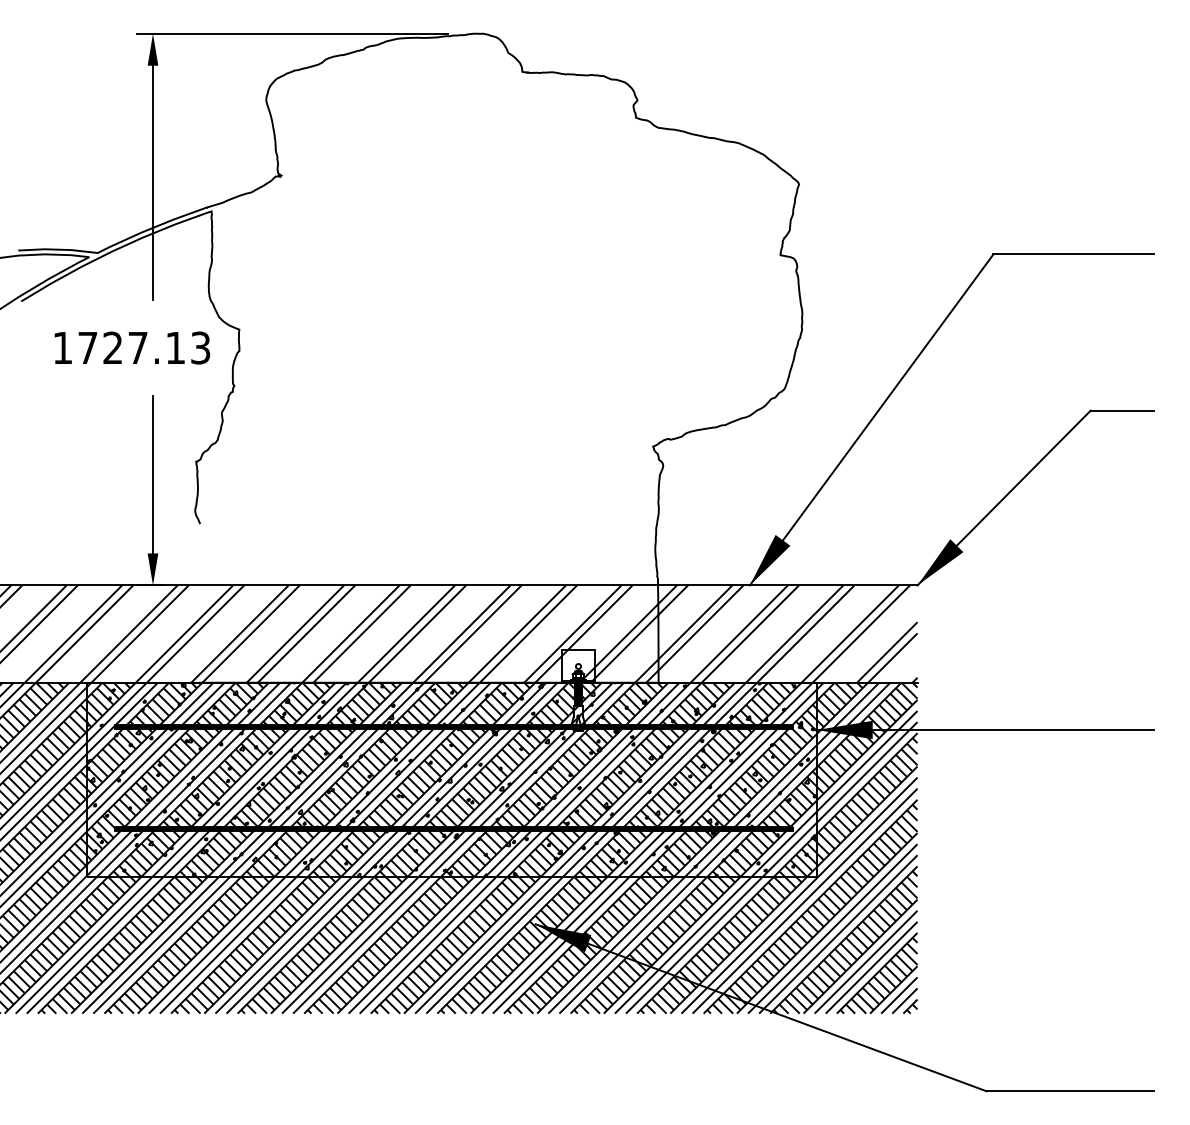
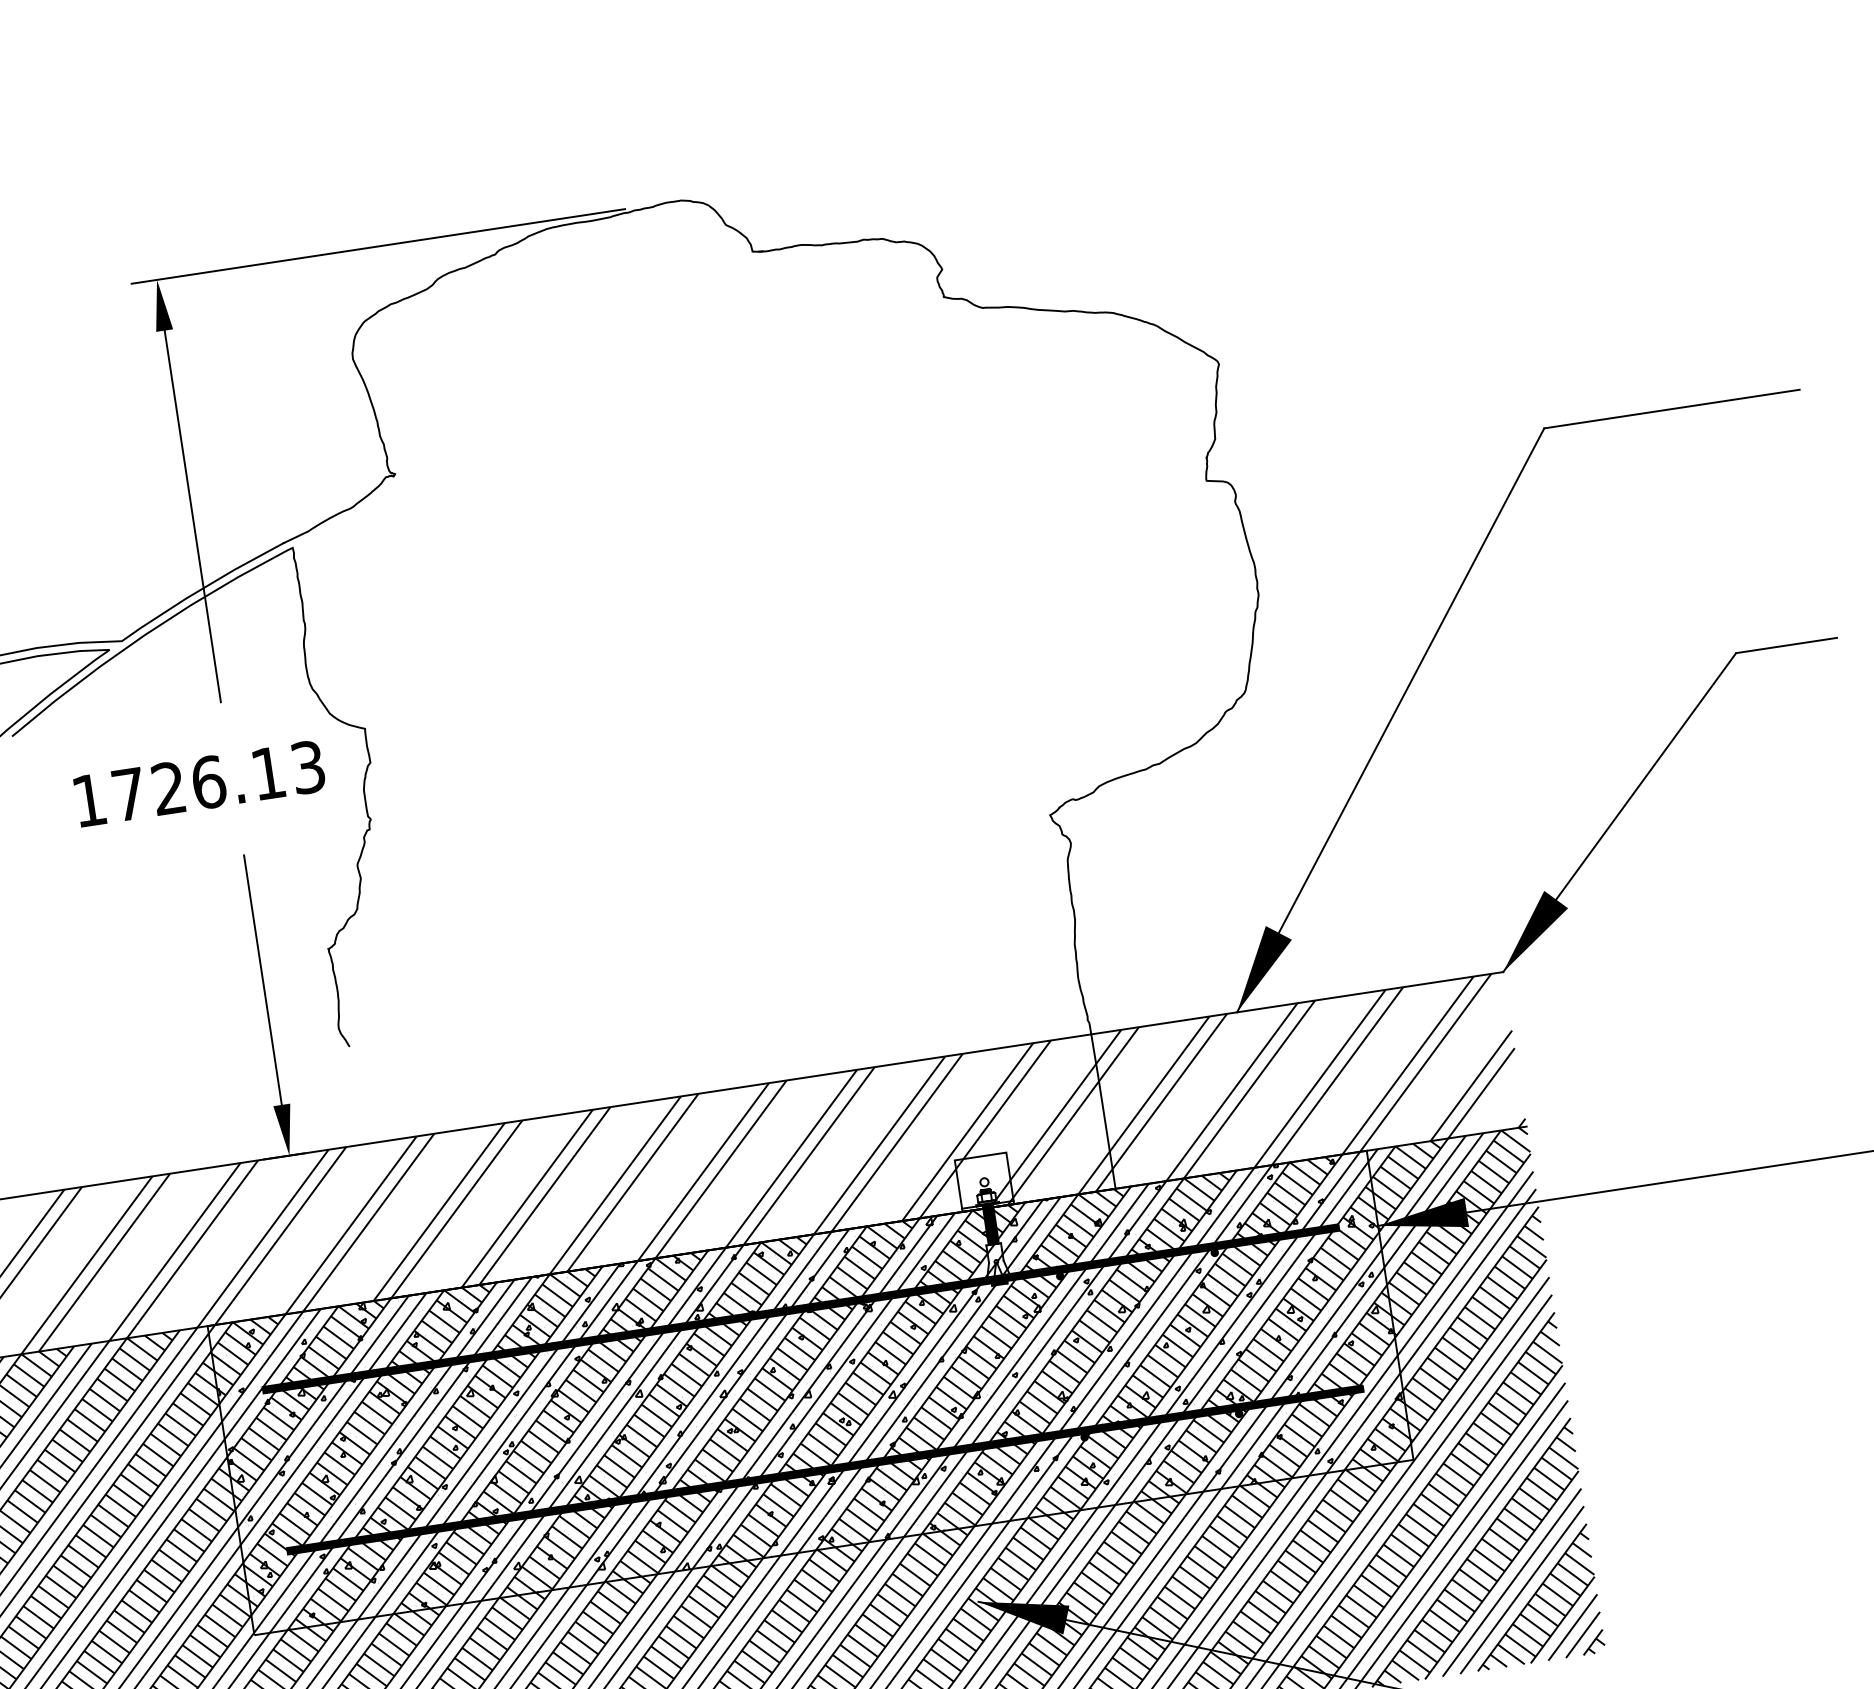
text: (138, 347) -> (209, 781), 1727.13 -> 1726.13

